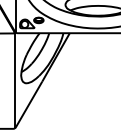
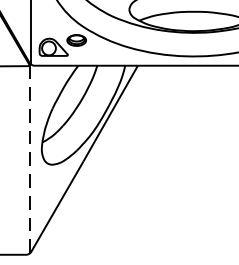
line: (15, 80) -> (30, 159), solid -> dashed

